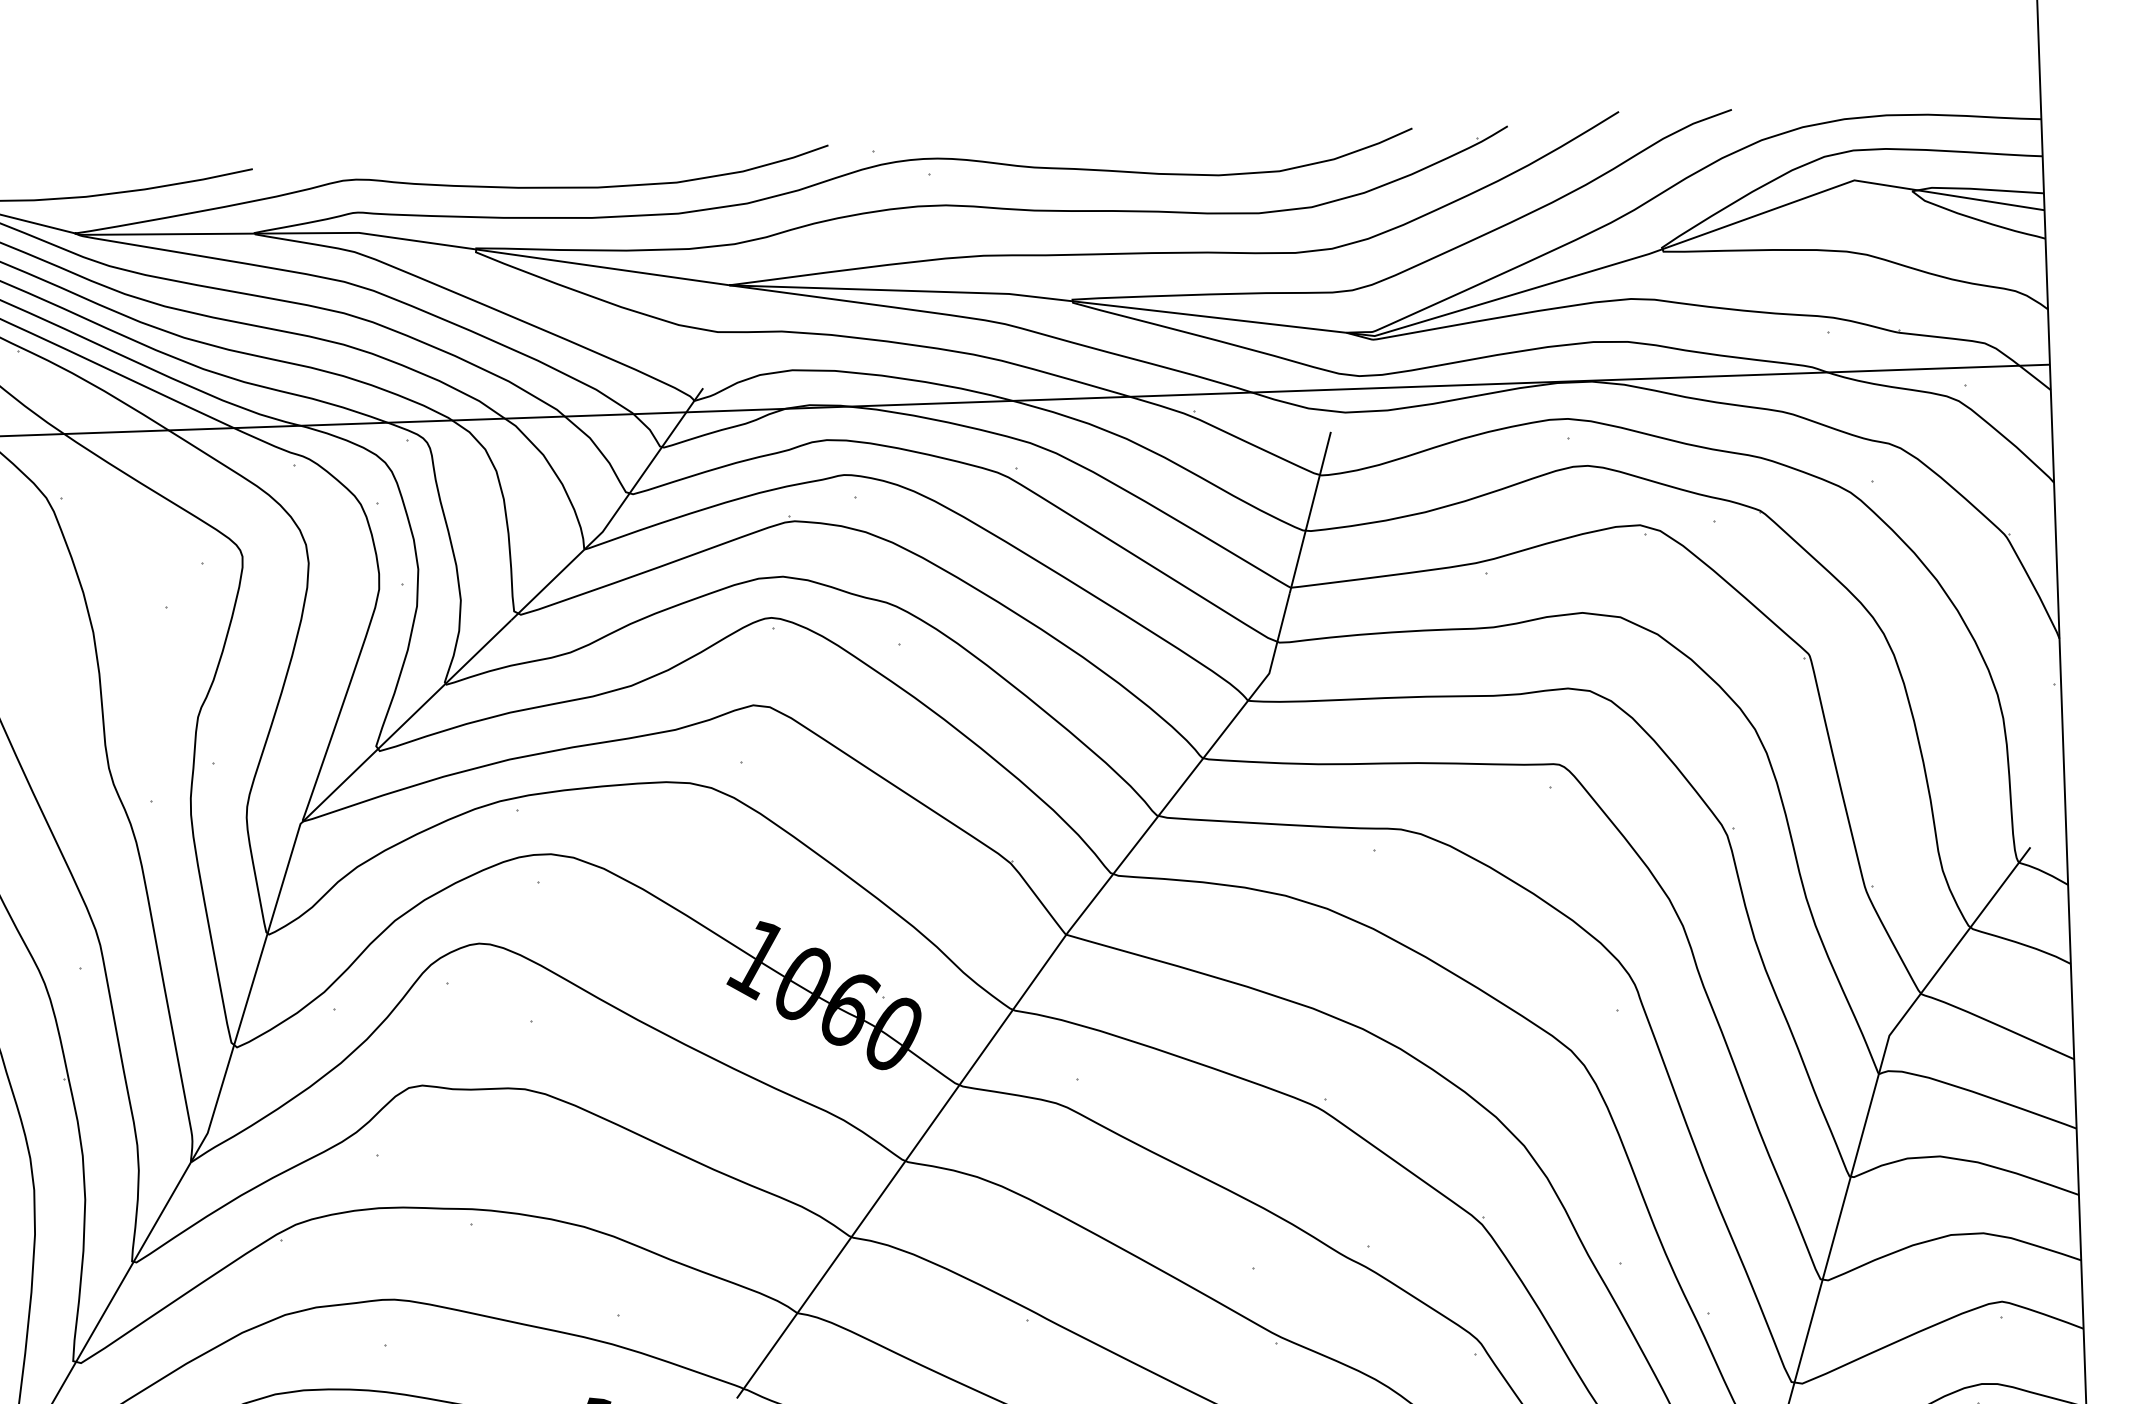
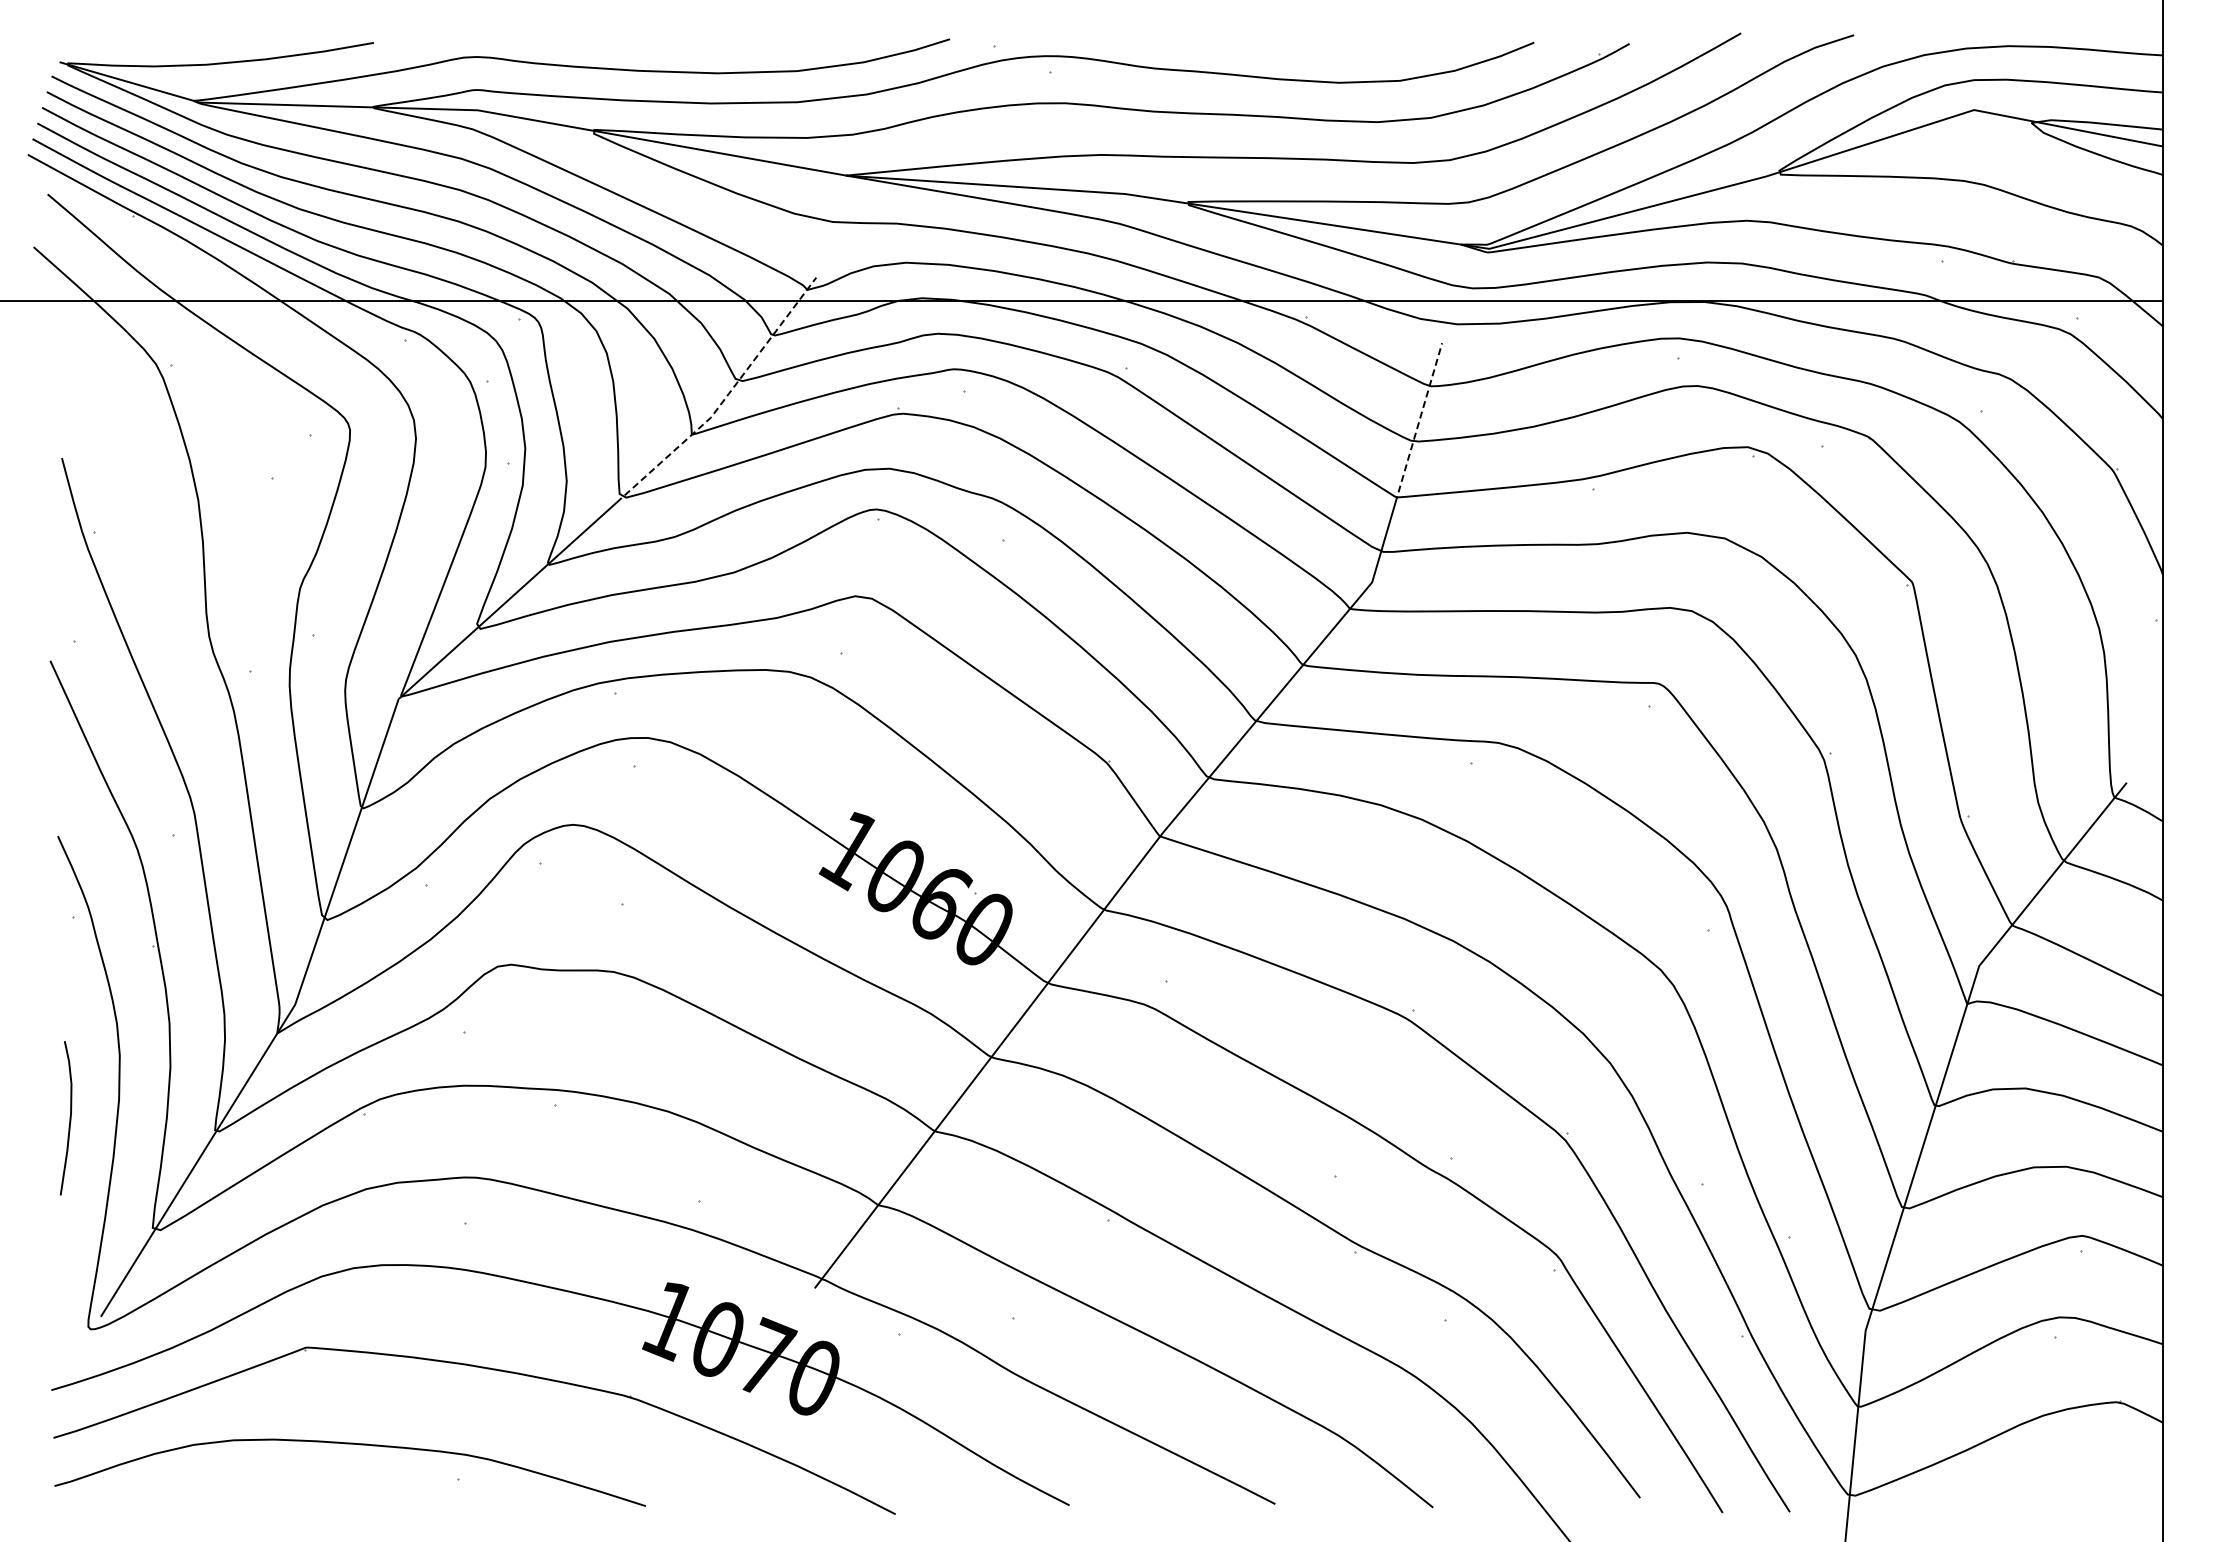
line: (616, 512) -> (725, 398), solid -> dashed
line: (1310, 512) -> (1418, 422), solid -> dashed

